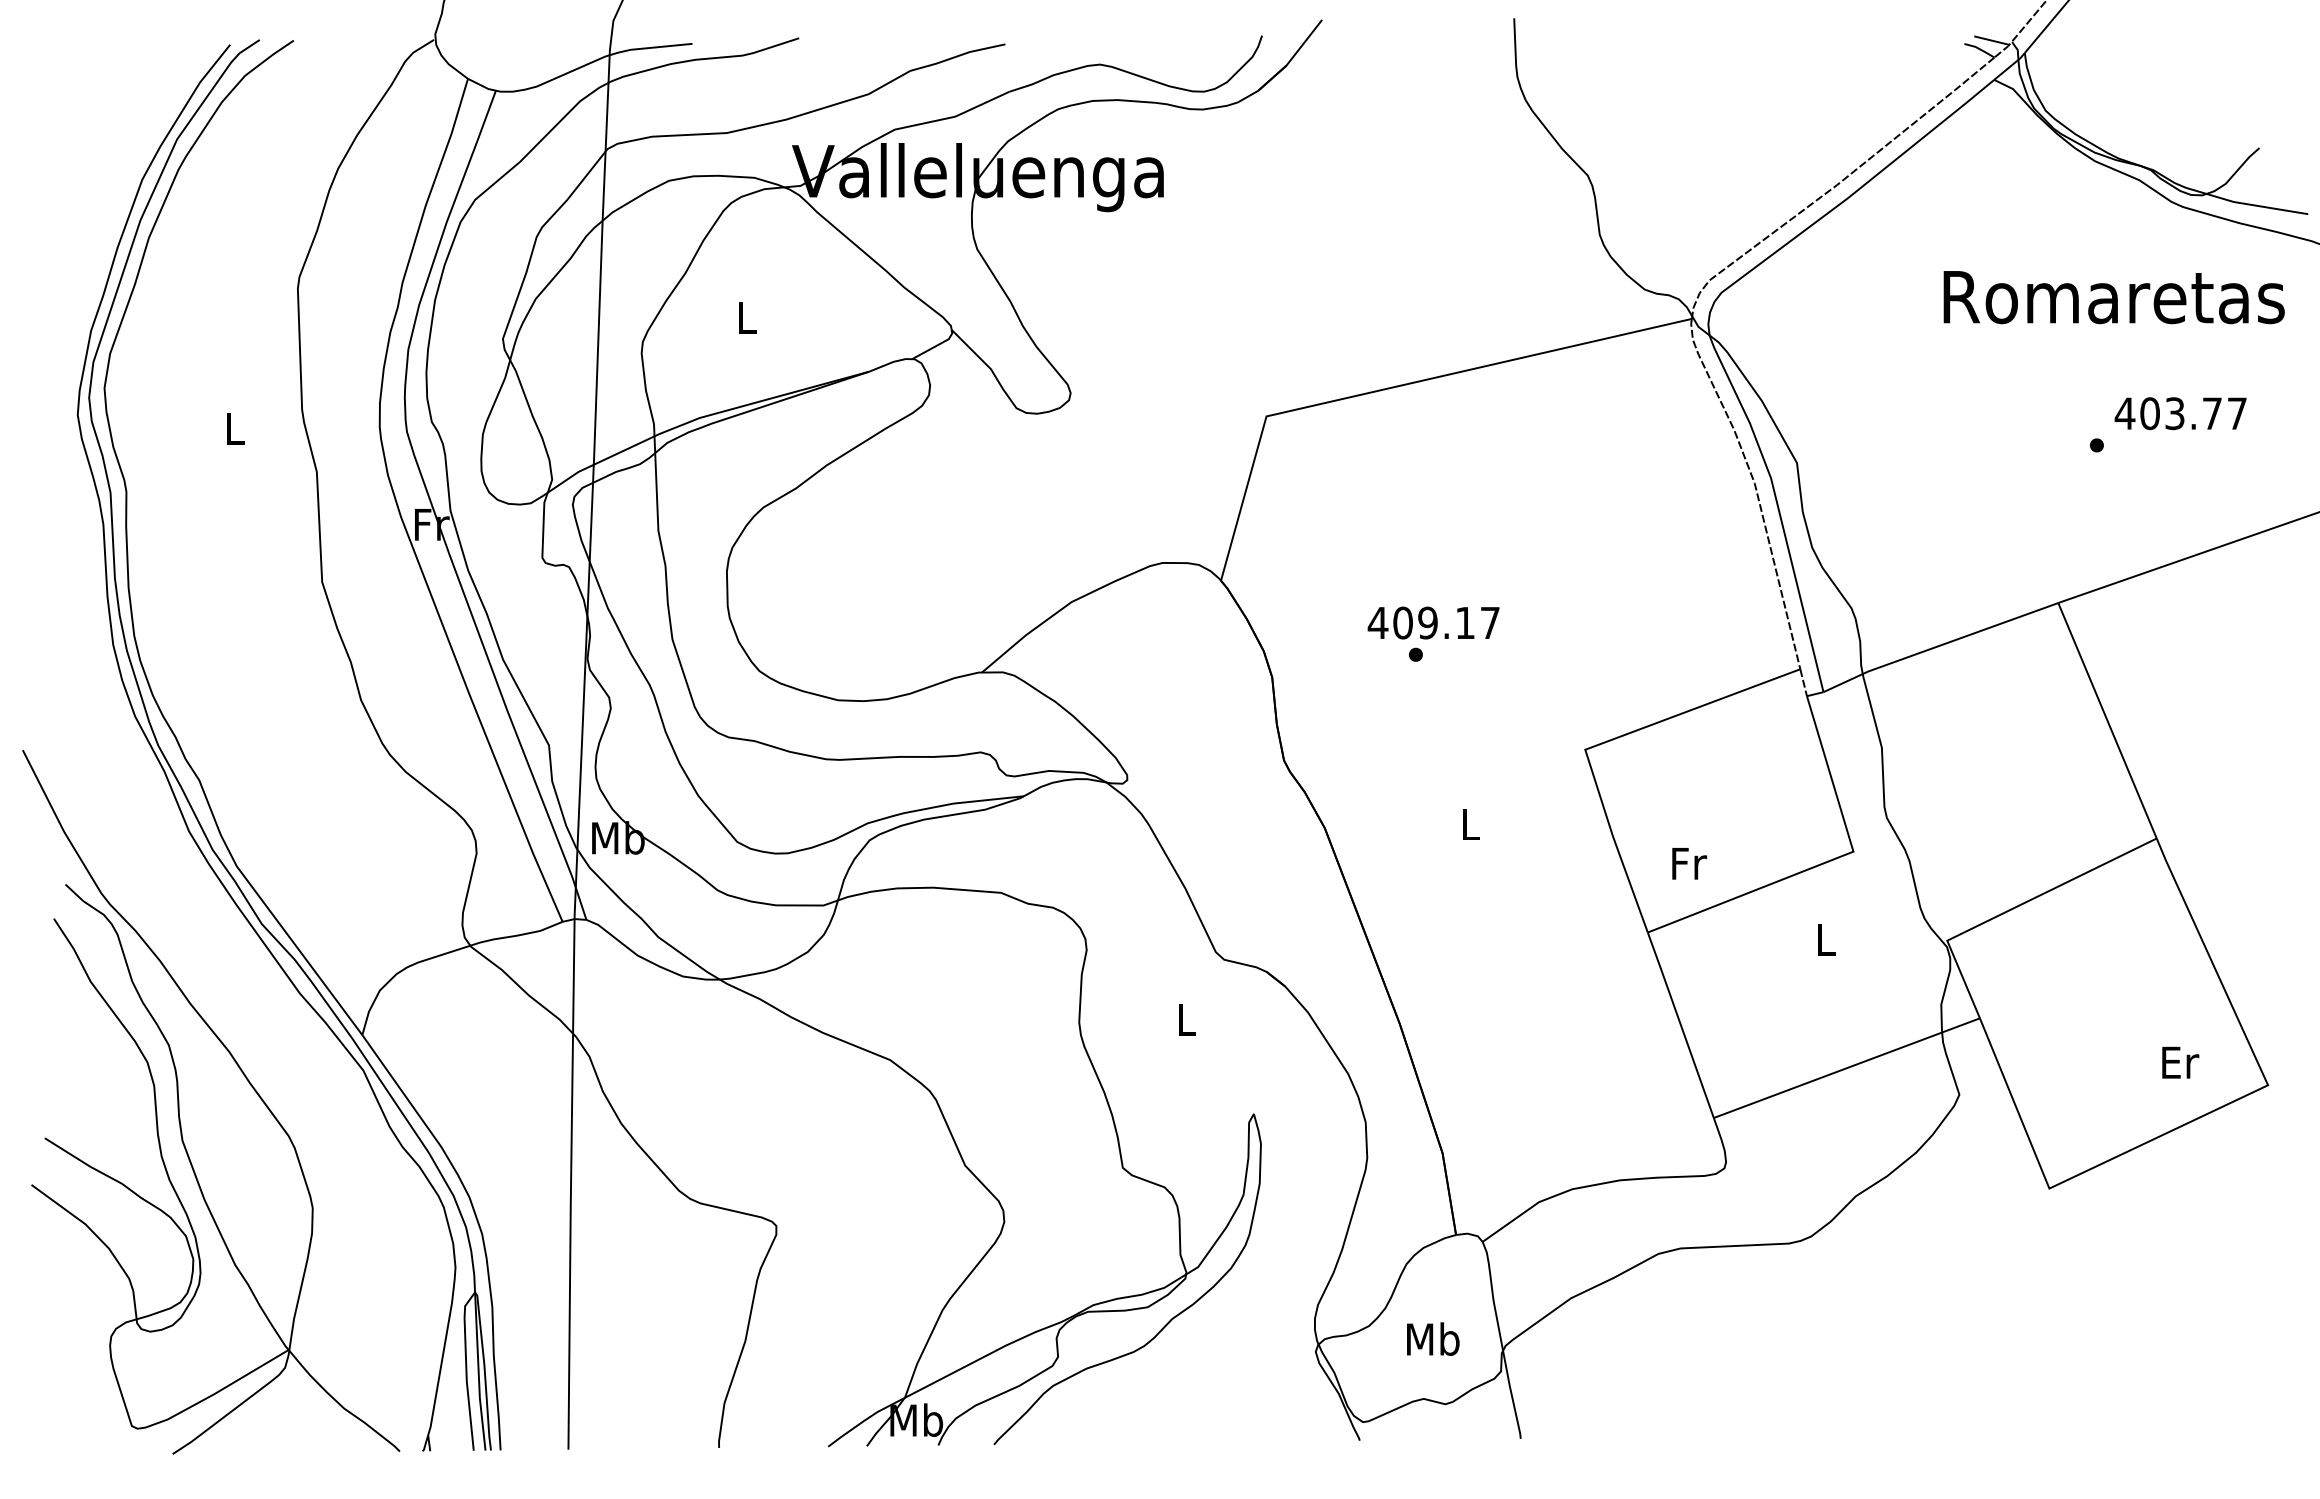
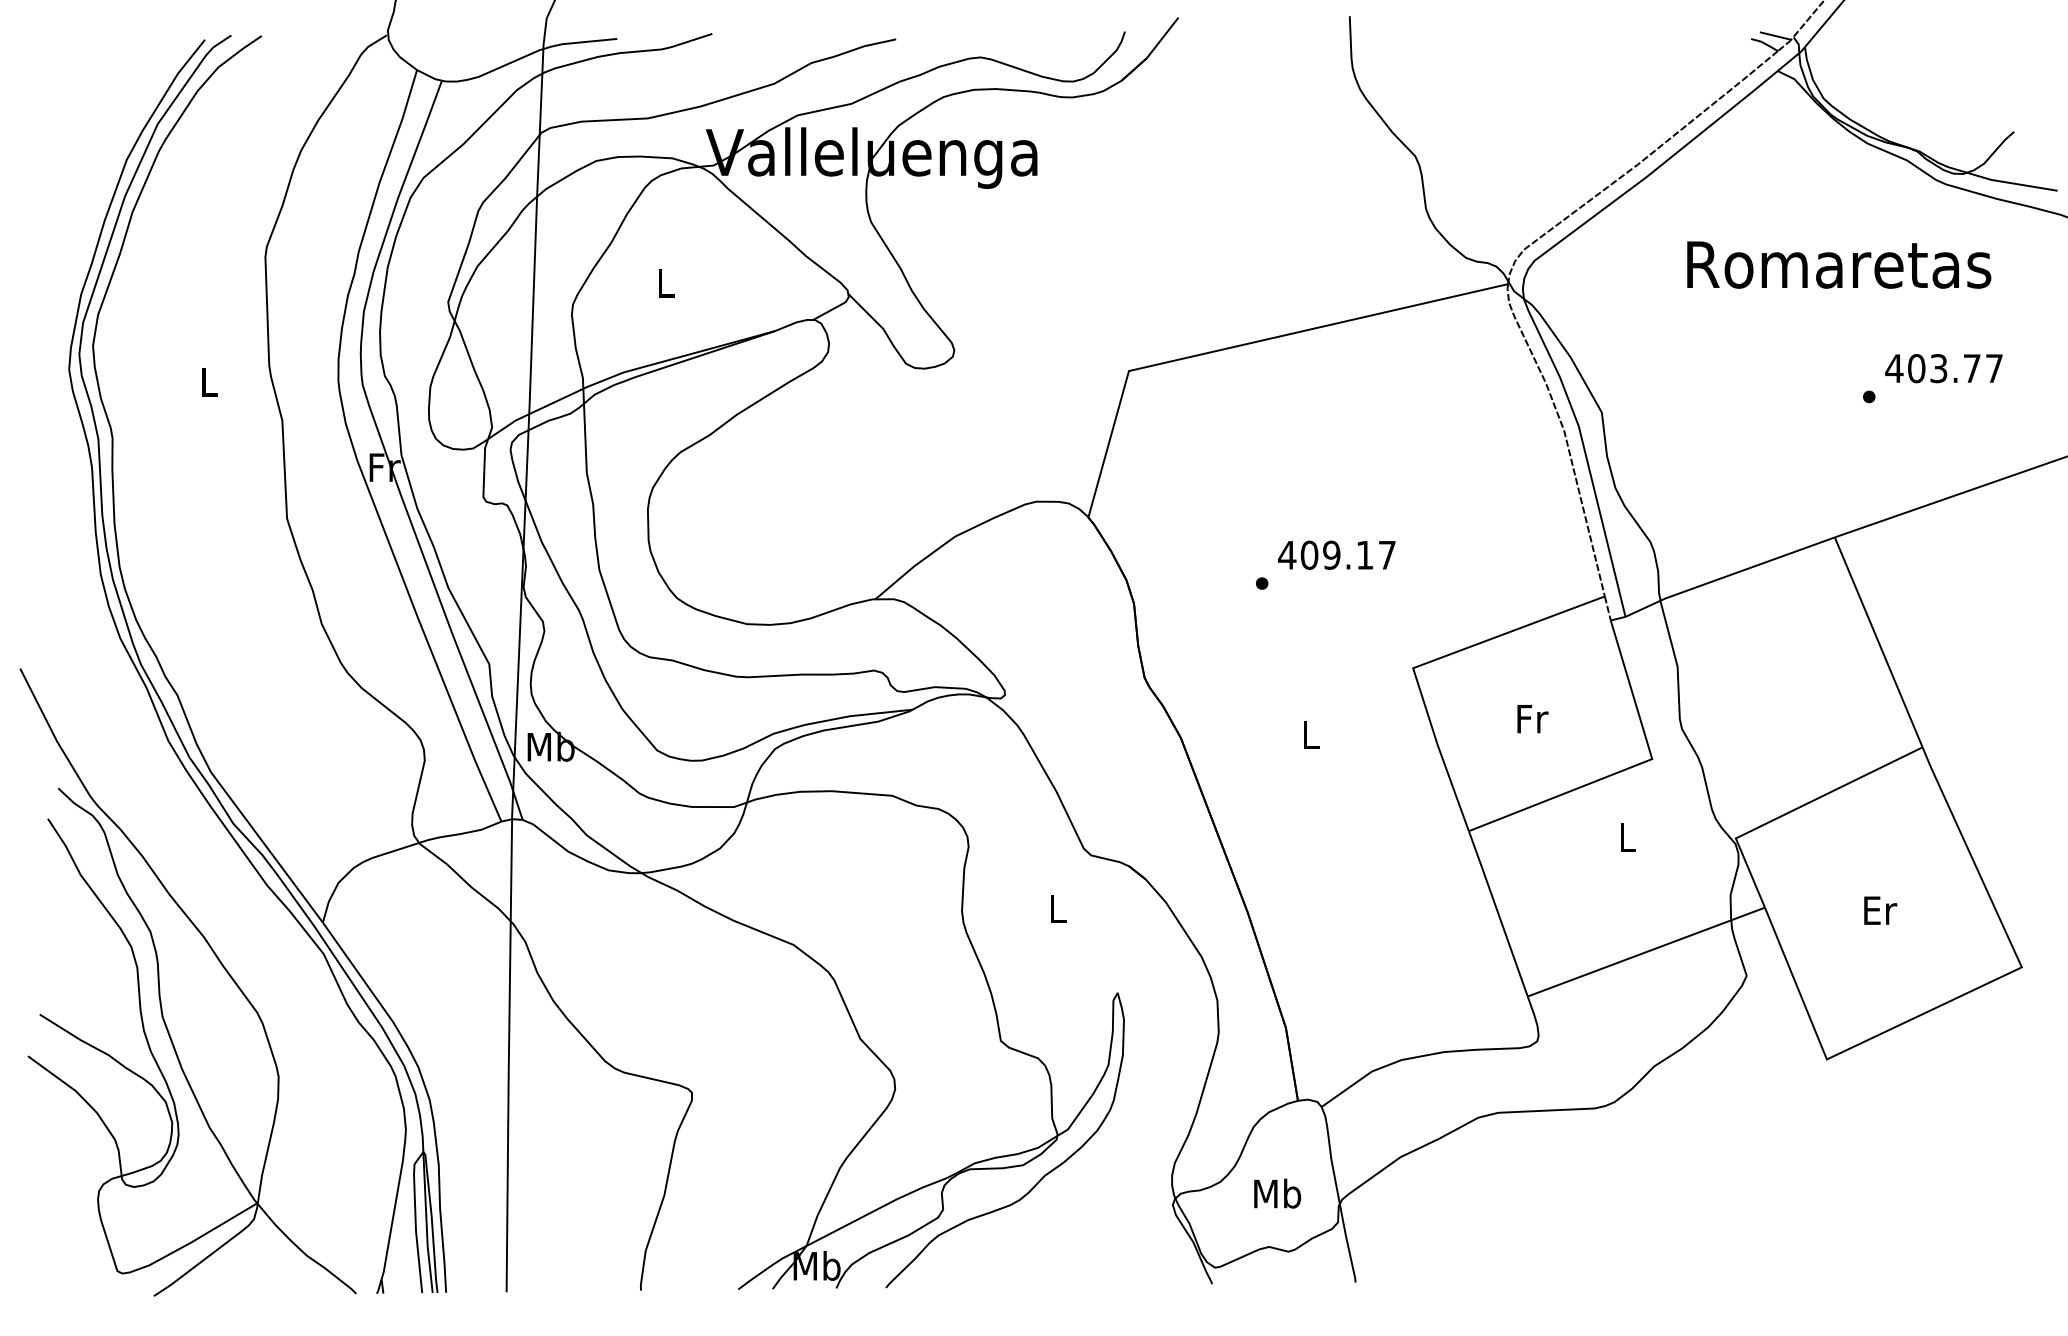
text: (2113, 297) -> (1838, 265), moved
text: (1433, 622) -> (1336, 554), moved
text: (1689, 863) -> (1532, 718), moved
text: (2180, 1062) -> (1880, 910), moved

